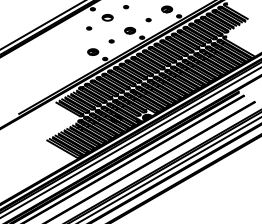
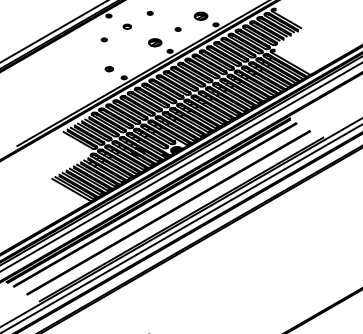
part: (107, 17) -> (127, 26), size x0.6
part: (111, 41) -> (131, 55), removed
part: (93, 51) -> (109, 68), size x0.6

